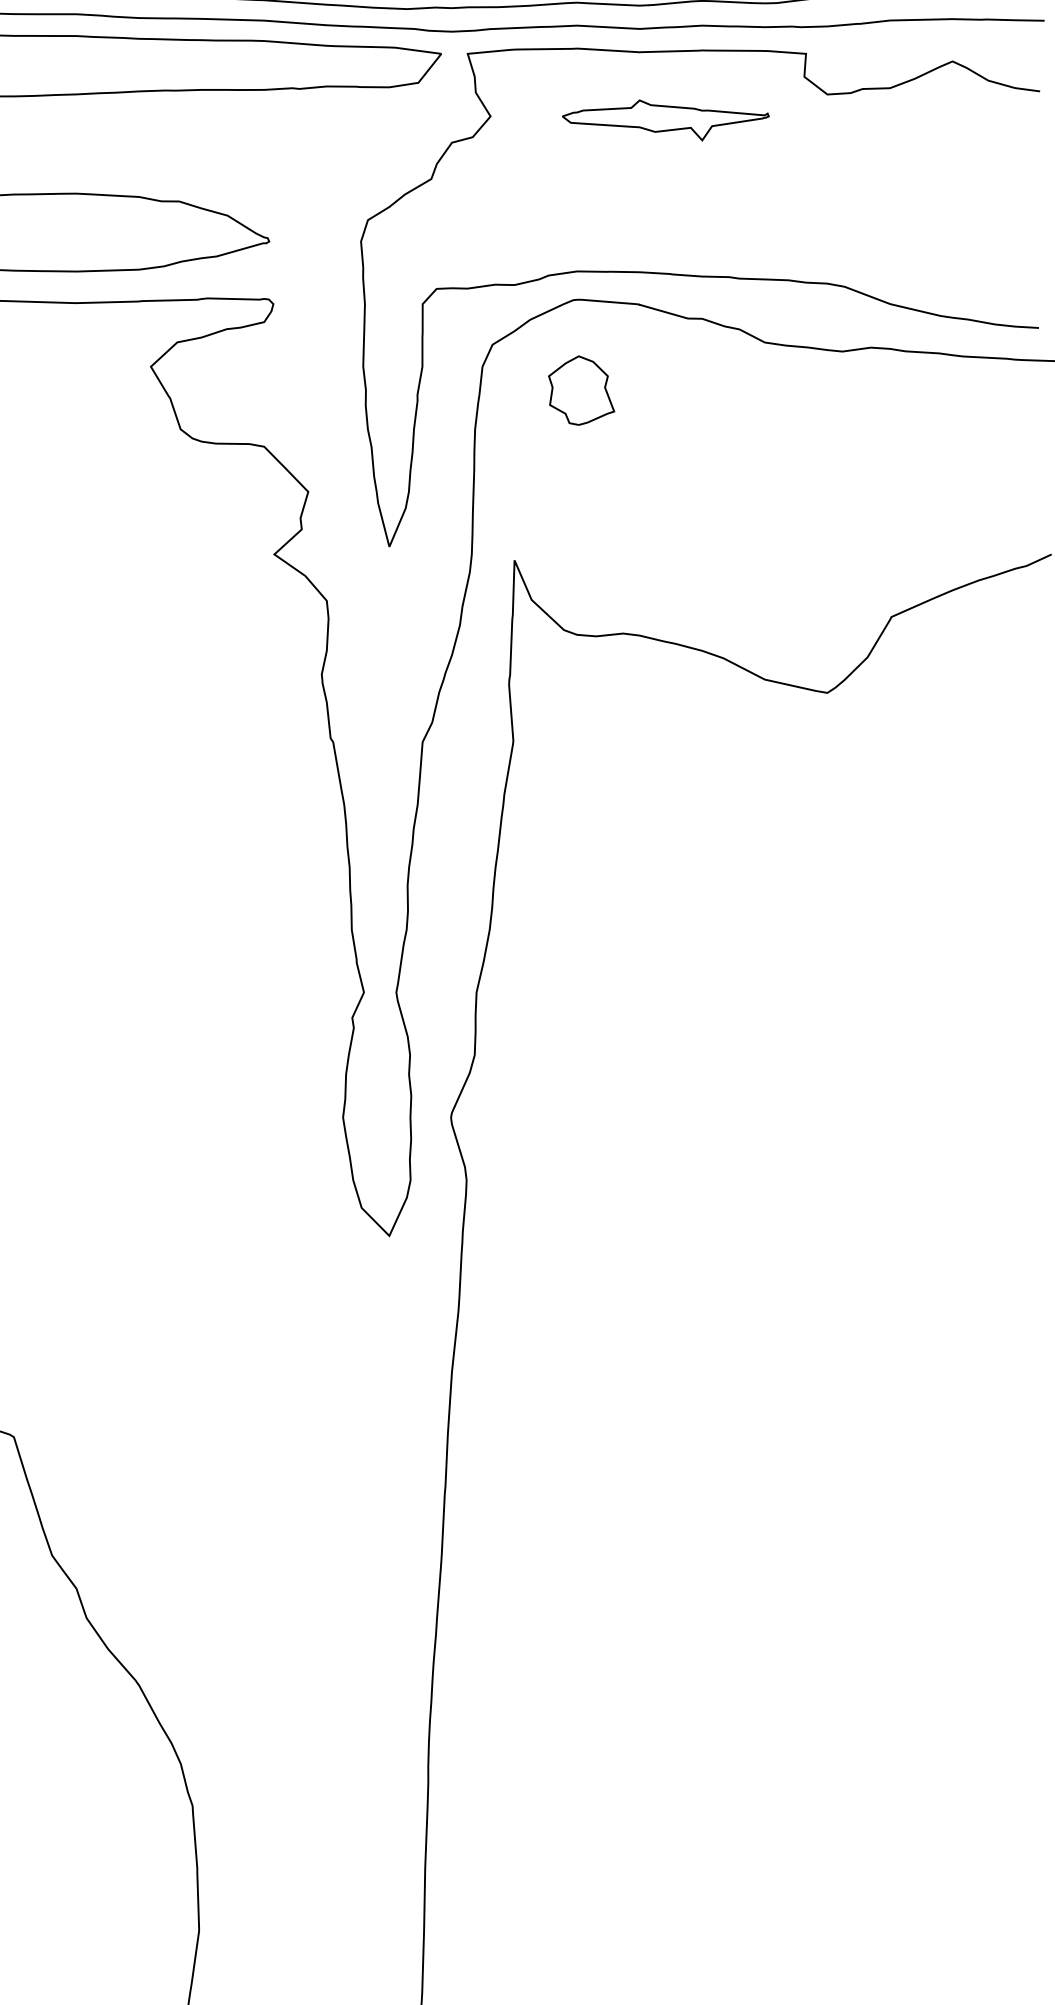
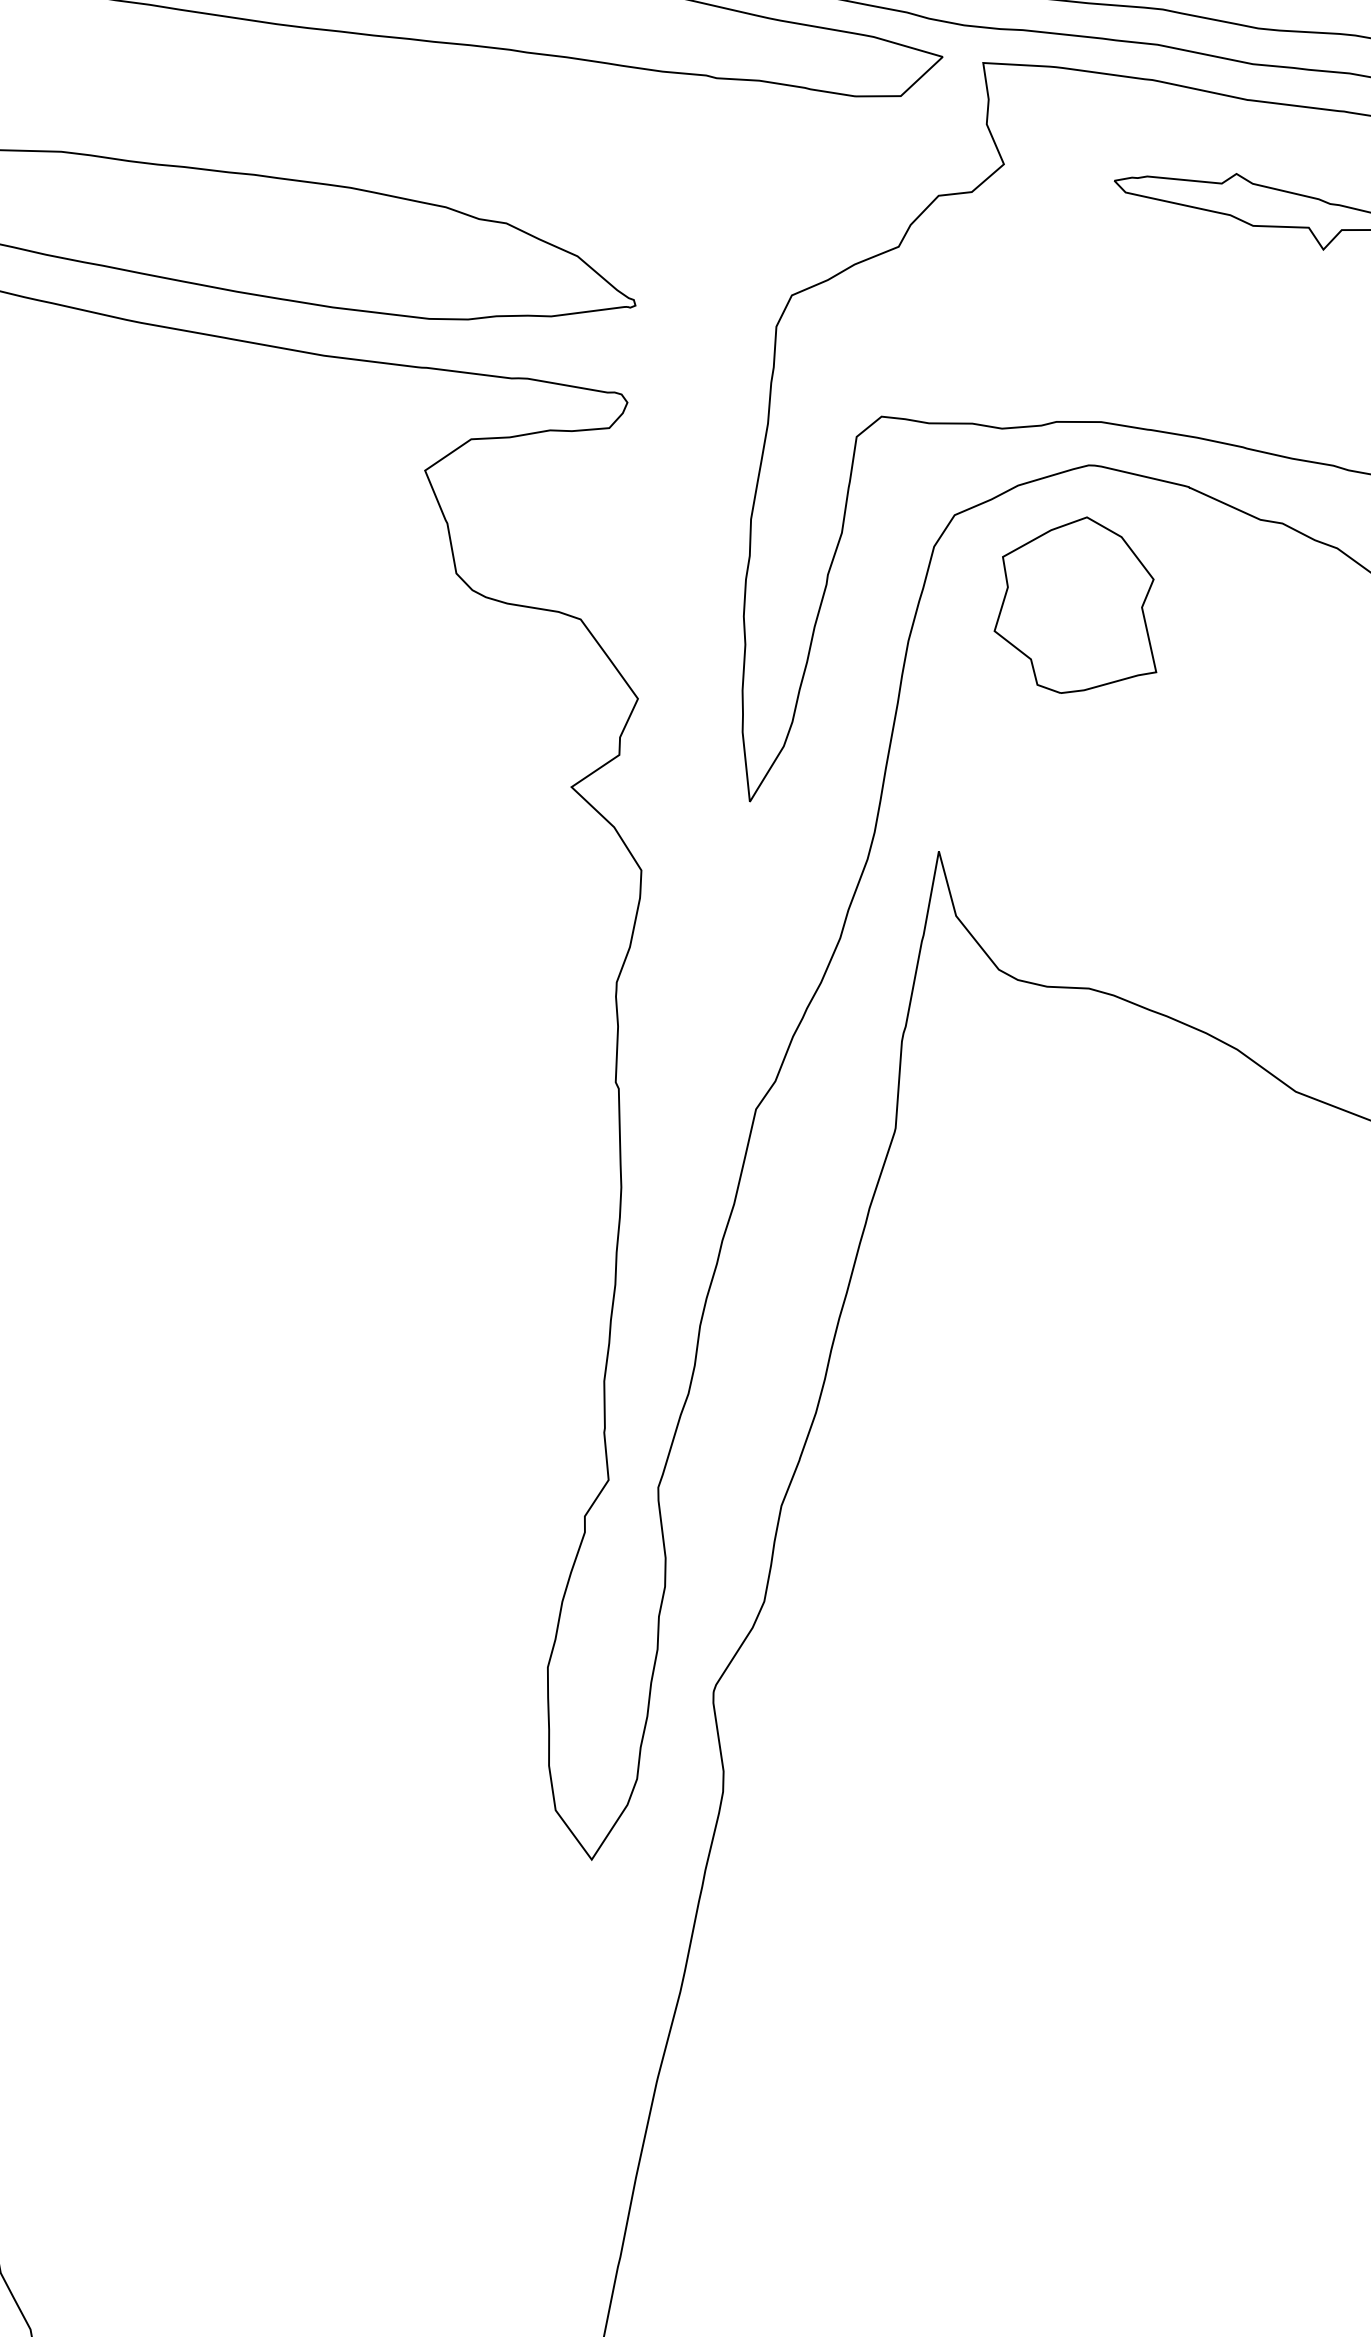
part: (581, 390) -> (1080, 605), size x1.67

